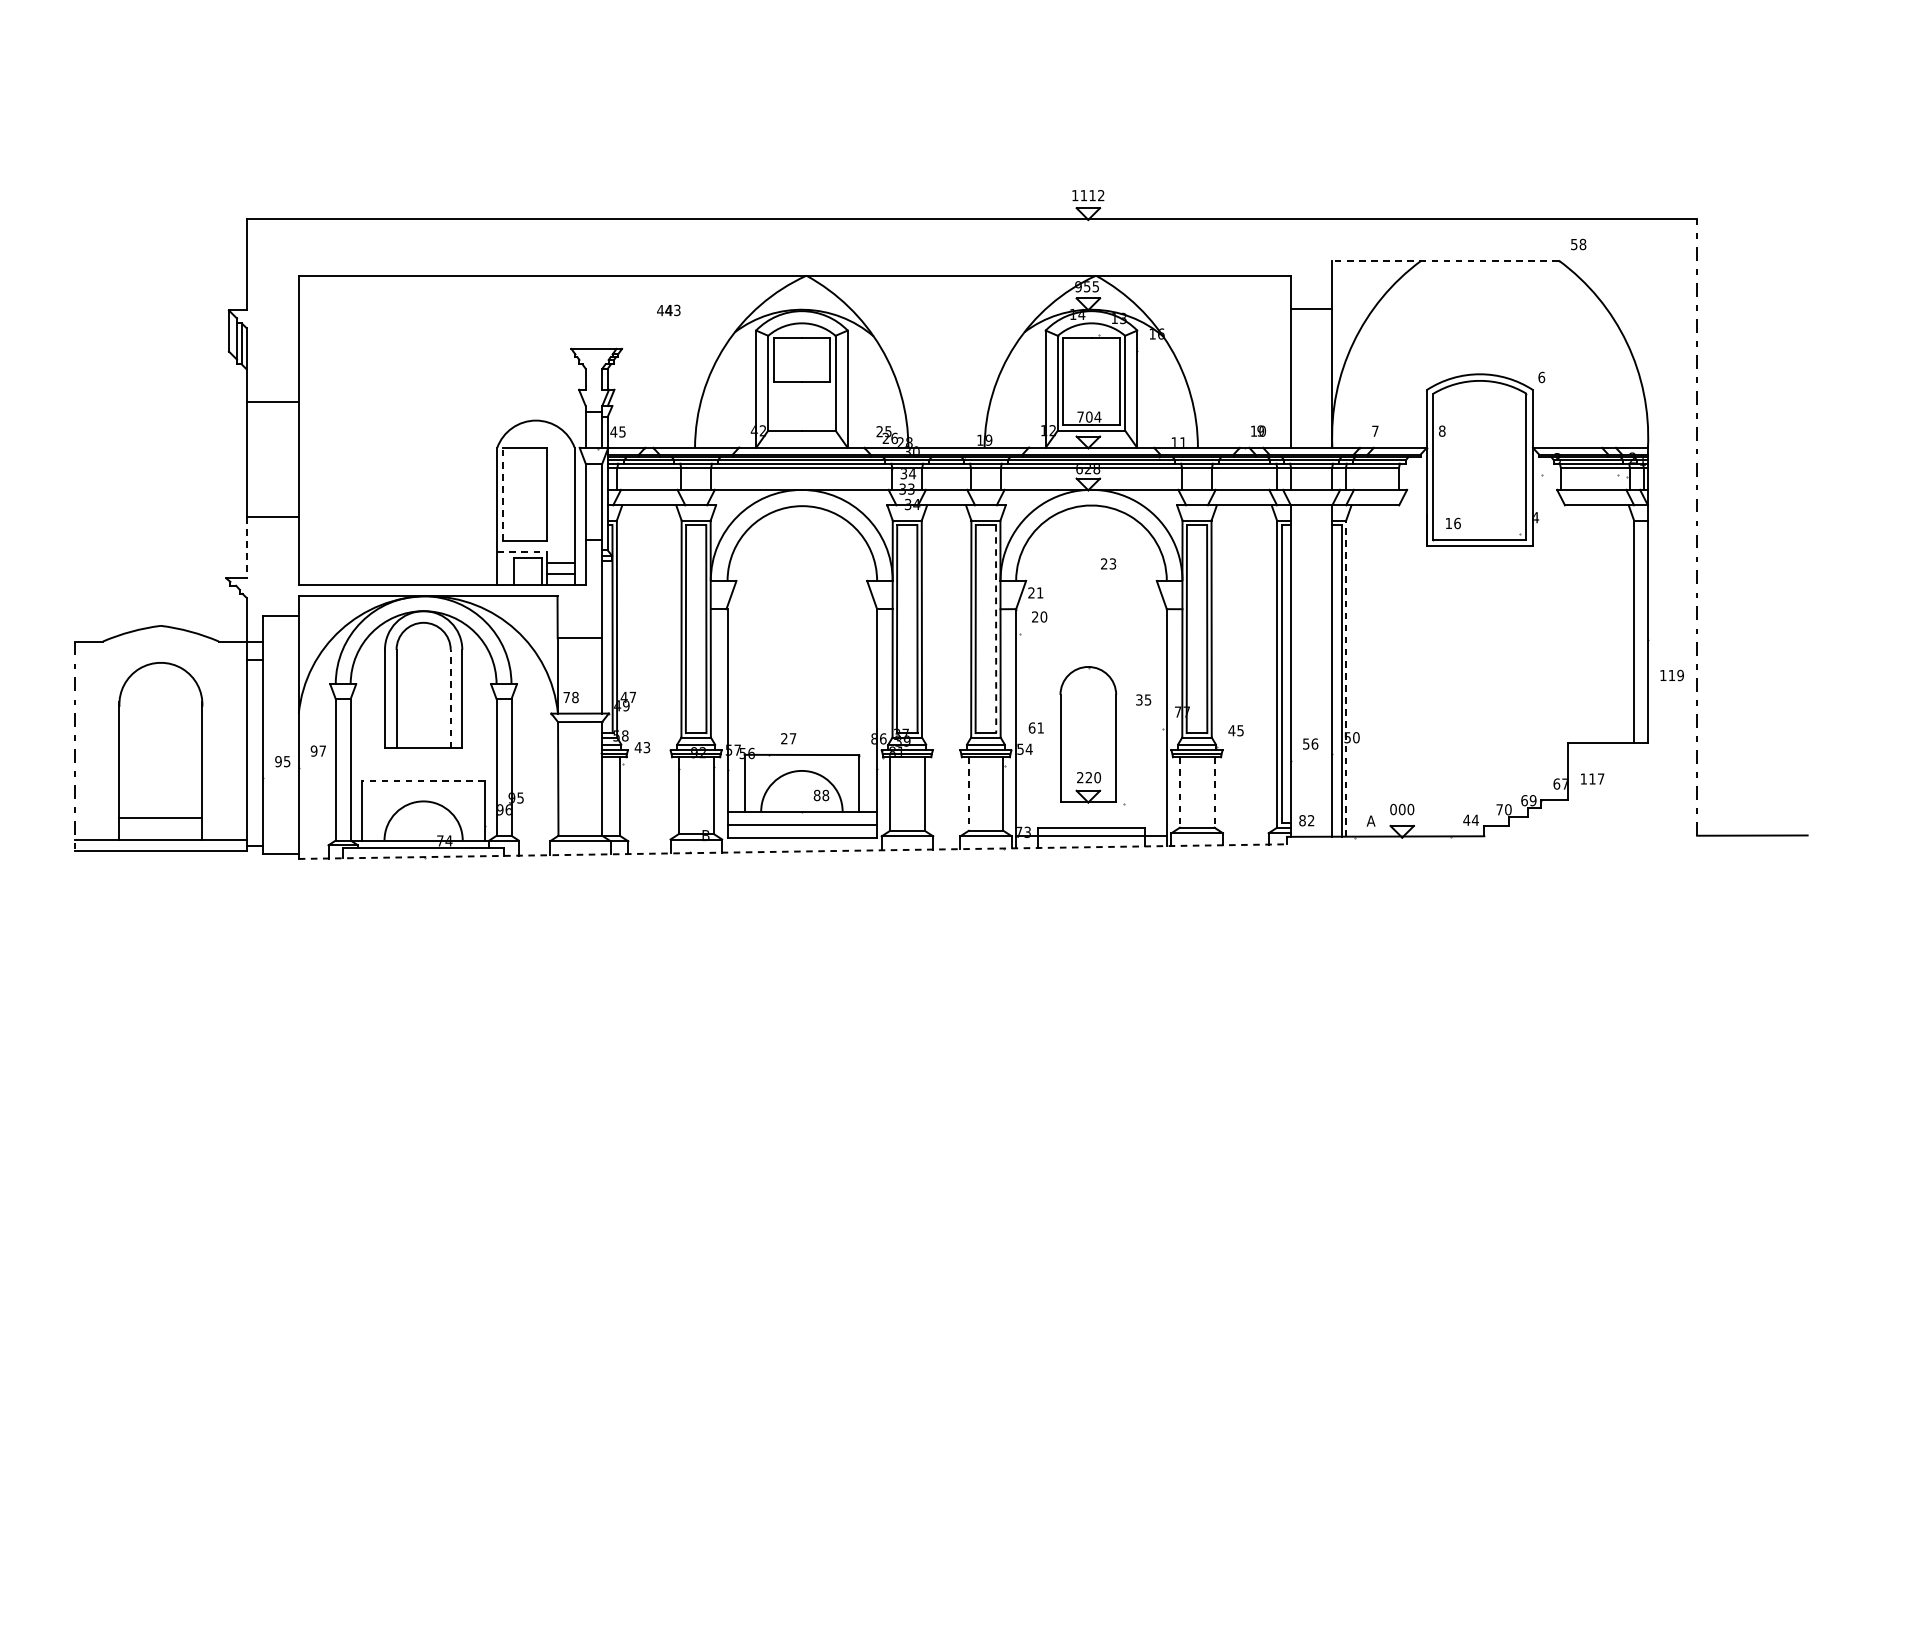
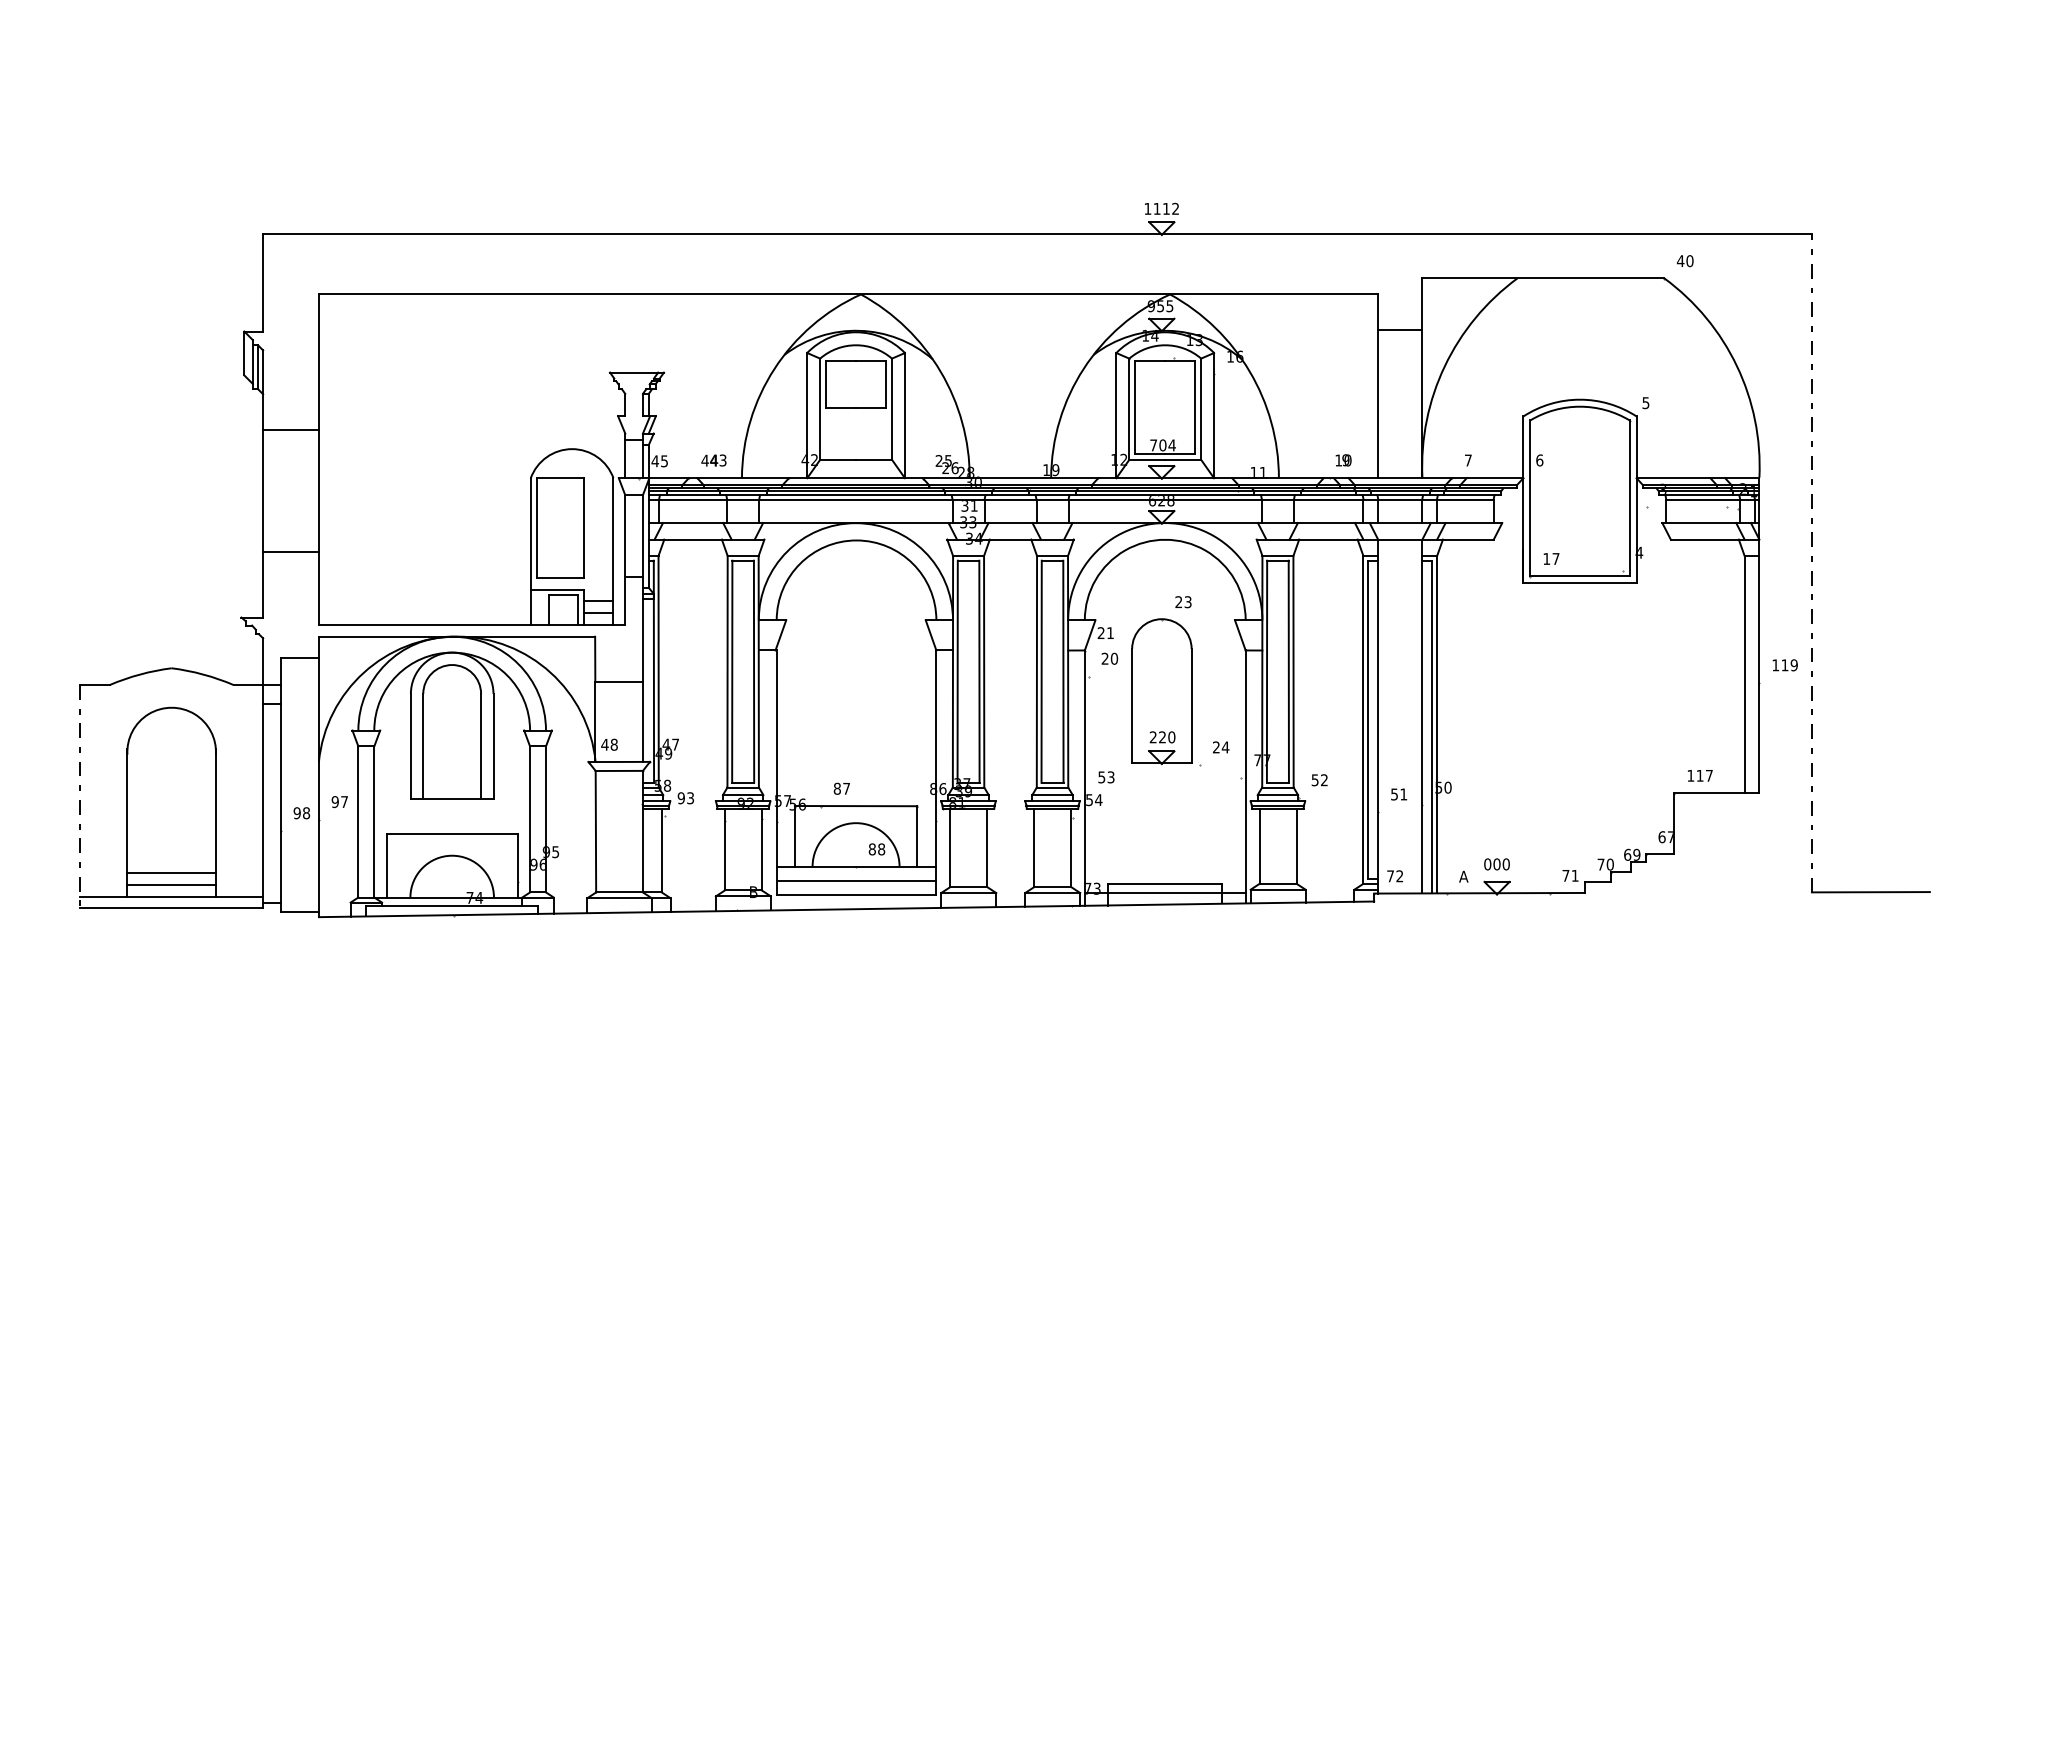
text: (1577, 244) -> (1684, 261), 58 -> 40
line: (1445, 260) -> (1543, 278), dashed -> solid
text: (668, 310) -> (713, 460), moved
text: (1541, 377) -> (1645, 403), 6 -> 5
text: (1442, 431) -> (1539, 460), 8 -> 6
text: (912, 474) -> (974, 506), 34 -> 31
line: (502, 493) -> (536, 527), dashed -> solid
text: (1456, 523) -> (1555, 559), 16 -> 17
line: (246, 547) -> (263, 584), dashed -> solid
line: (522, 552) -> (557, 589), dashed -> solid
line: (996, 629) -> (1063, 672), dashed -> solid
text: (1671, 675) -> (1784, 665), moved
line: (1346, 678) -> (1437, 724), dashed -> solid
text: (566, 697) -> (604, 744), 78 -> 48
line: (451, 699) -> (481, 746), dashed -> solid
text: (1144, 700) -> (1221, 747), 35 -> 24
text: (1036, 728) -> (1106, 777), 61 -> 53
text: (1235, 730) -> (1319, 780), 45 -> 52
part: (1092, 735) -> (1166, 692), moved
text: (783, 738) -> (836, 788), 27 -> 87
text: (1314, 744) -> (1403, 794), 56 -> 51
text: (638, 747) -> (681, 798), 43 -> 93
text: (287, 761) -> (306, 813), 95 -> 98
text: (1592, 778) -> (1700, 775), moved
line: (422, 781) -> (451, 834), dashed -> solid
line: (1179, 792) -> (1259, 846), dashed -> solid
line: (1214, 792) -> (1296, 846), dashed -> solid
line: (969, 794) -> (1034, 848), dashed -> solid
text: (1471, 819) -> (1570, 875), 44 -> 71
text: (1302, 820) -> (1390, 876), 82 -> 72
line: (160, 828) -> (171, 884), added
line: (792, 851) -> (846, 909), dashed -> solid

